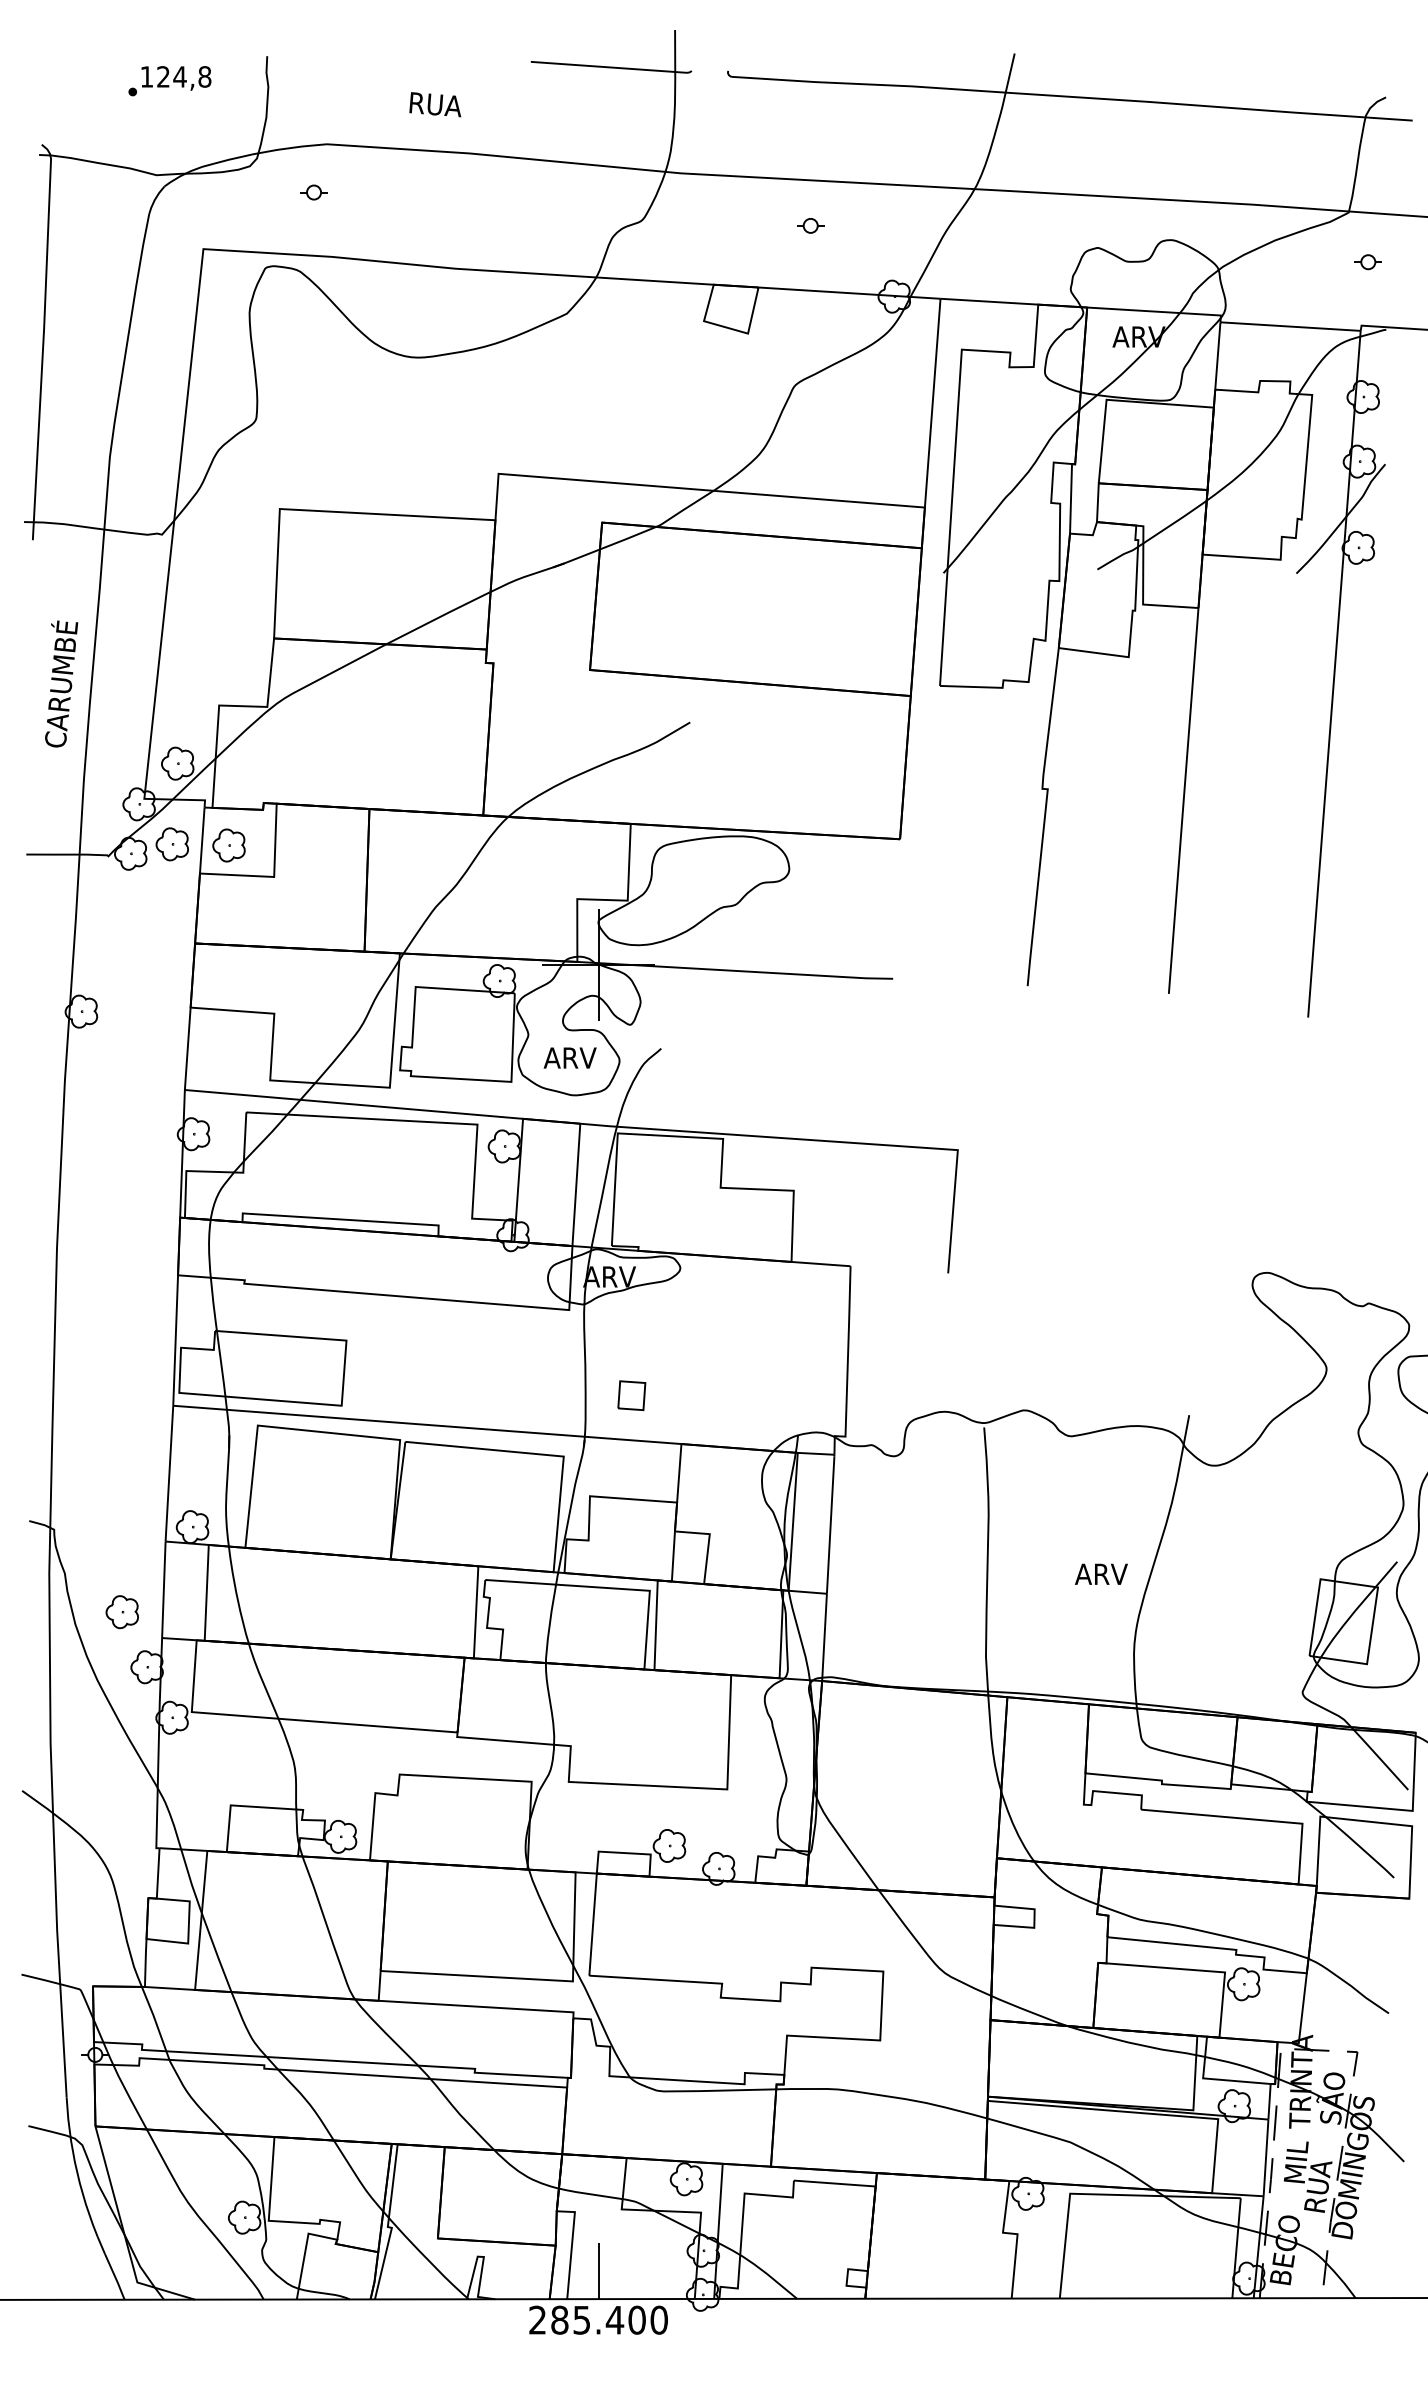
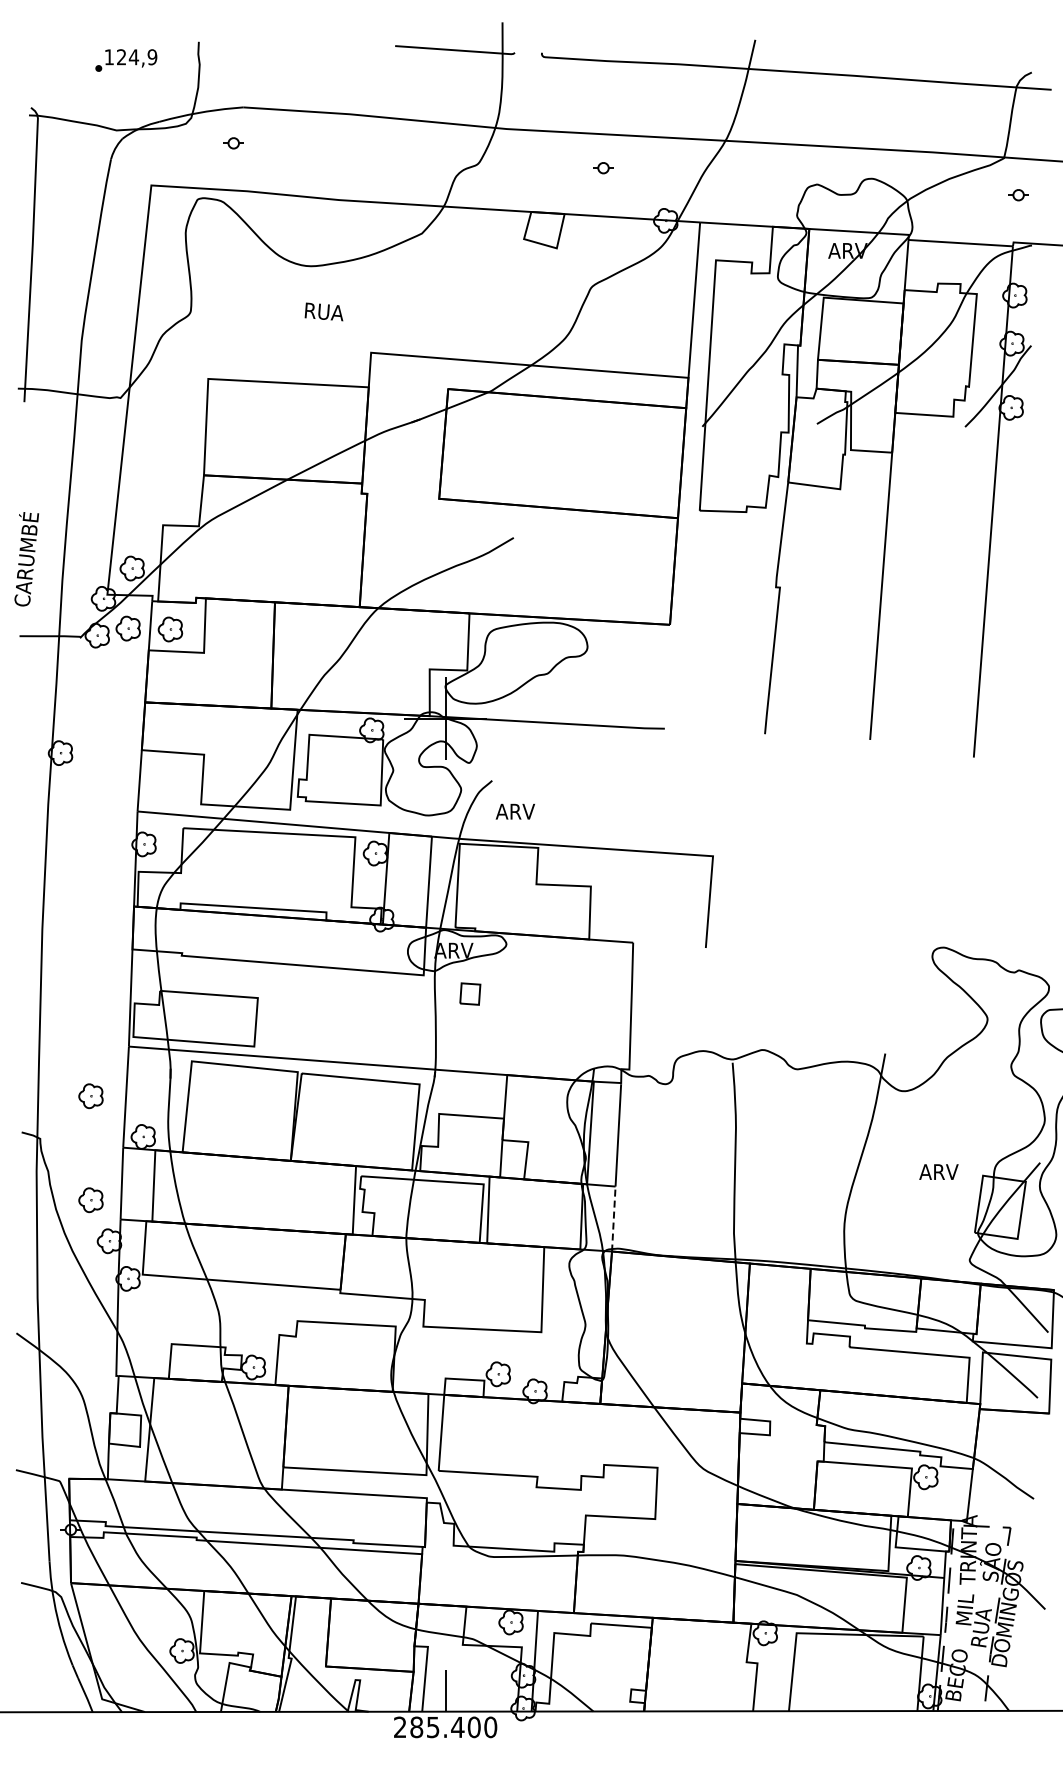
text: (204, 77) -> (152, 57), 124,8 -> 124,9
text: (434, 104) -> (323, 311), moved
text: (61, 684) -> (26, 559), moved
text: (568, 1057) -> (514, 811), moved
part: (632, 1394) -> (470, 993), moved
part: (121, 1472) -> (90, 1096), added
text: (1100, 1573) -> (938, 1171), moved
line: (824, 1638) -> (613, 1219), solid -> dashed

